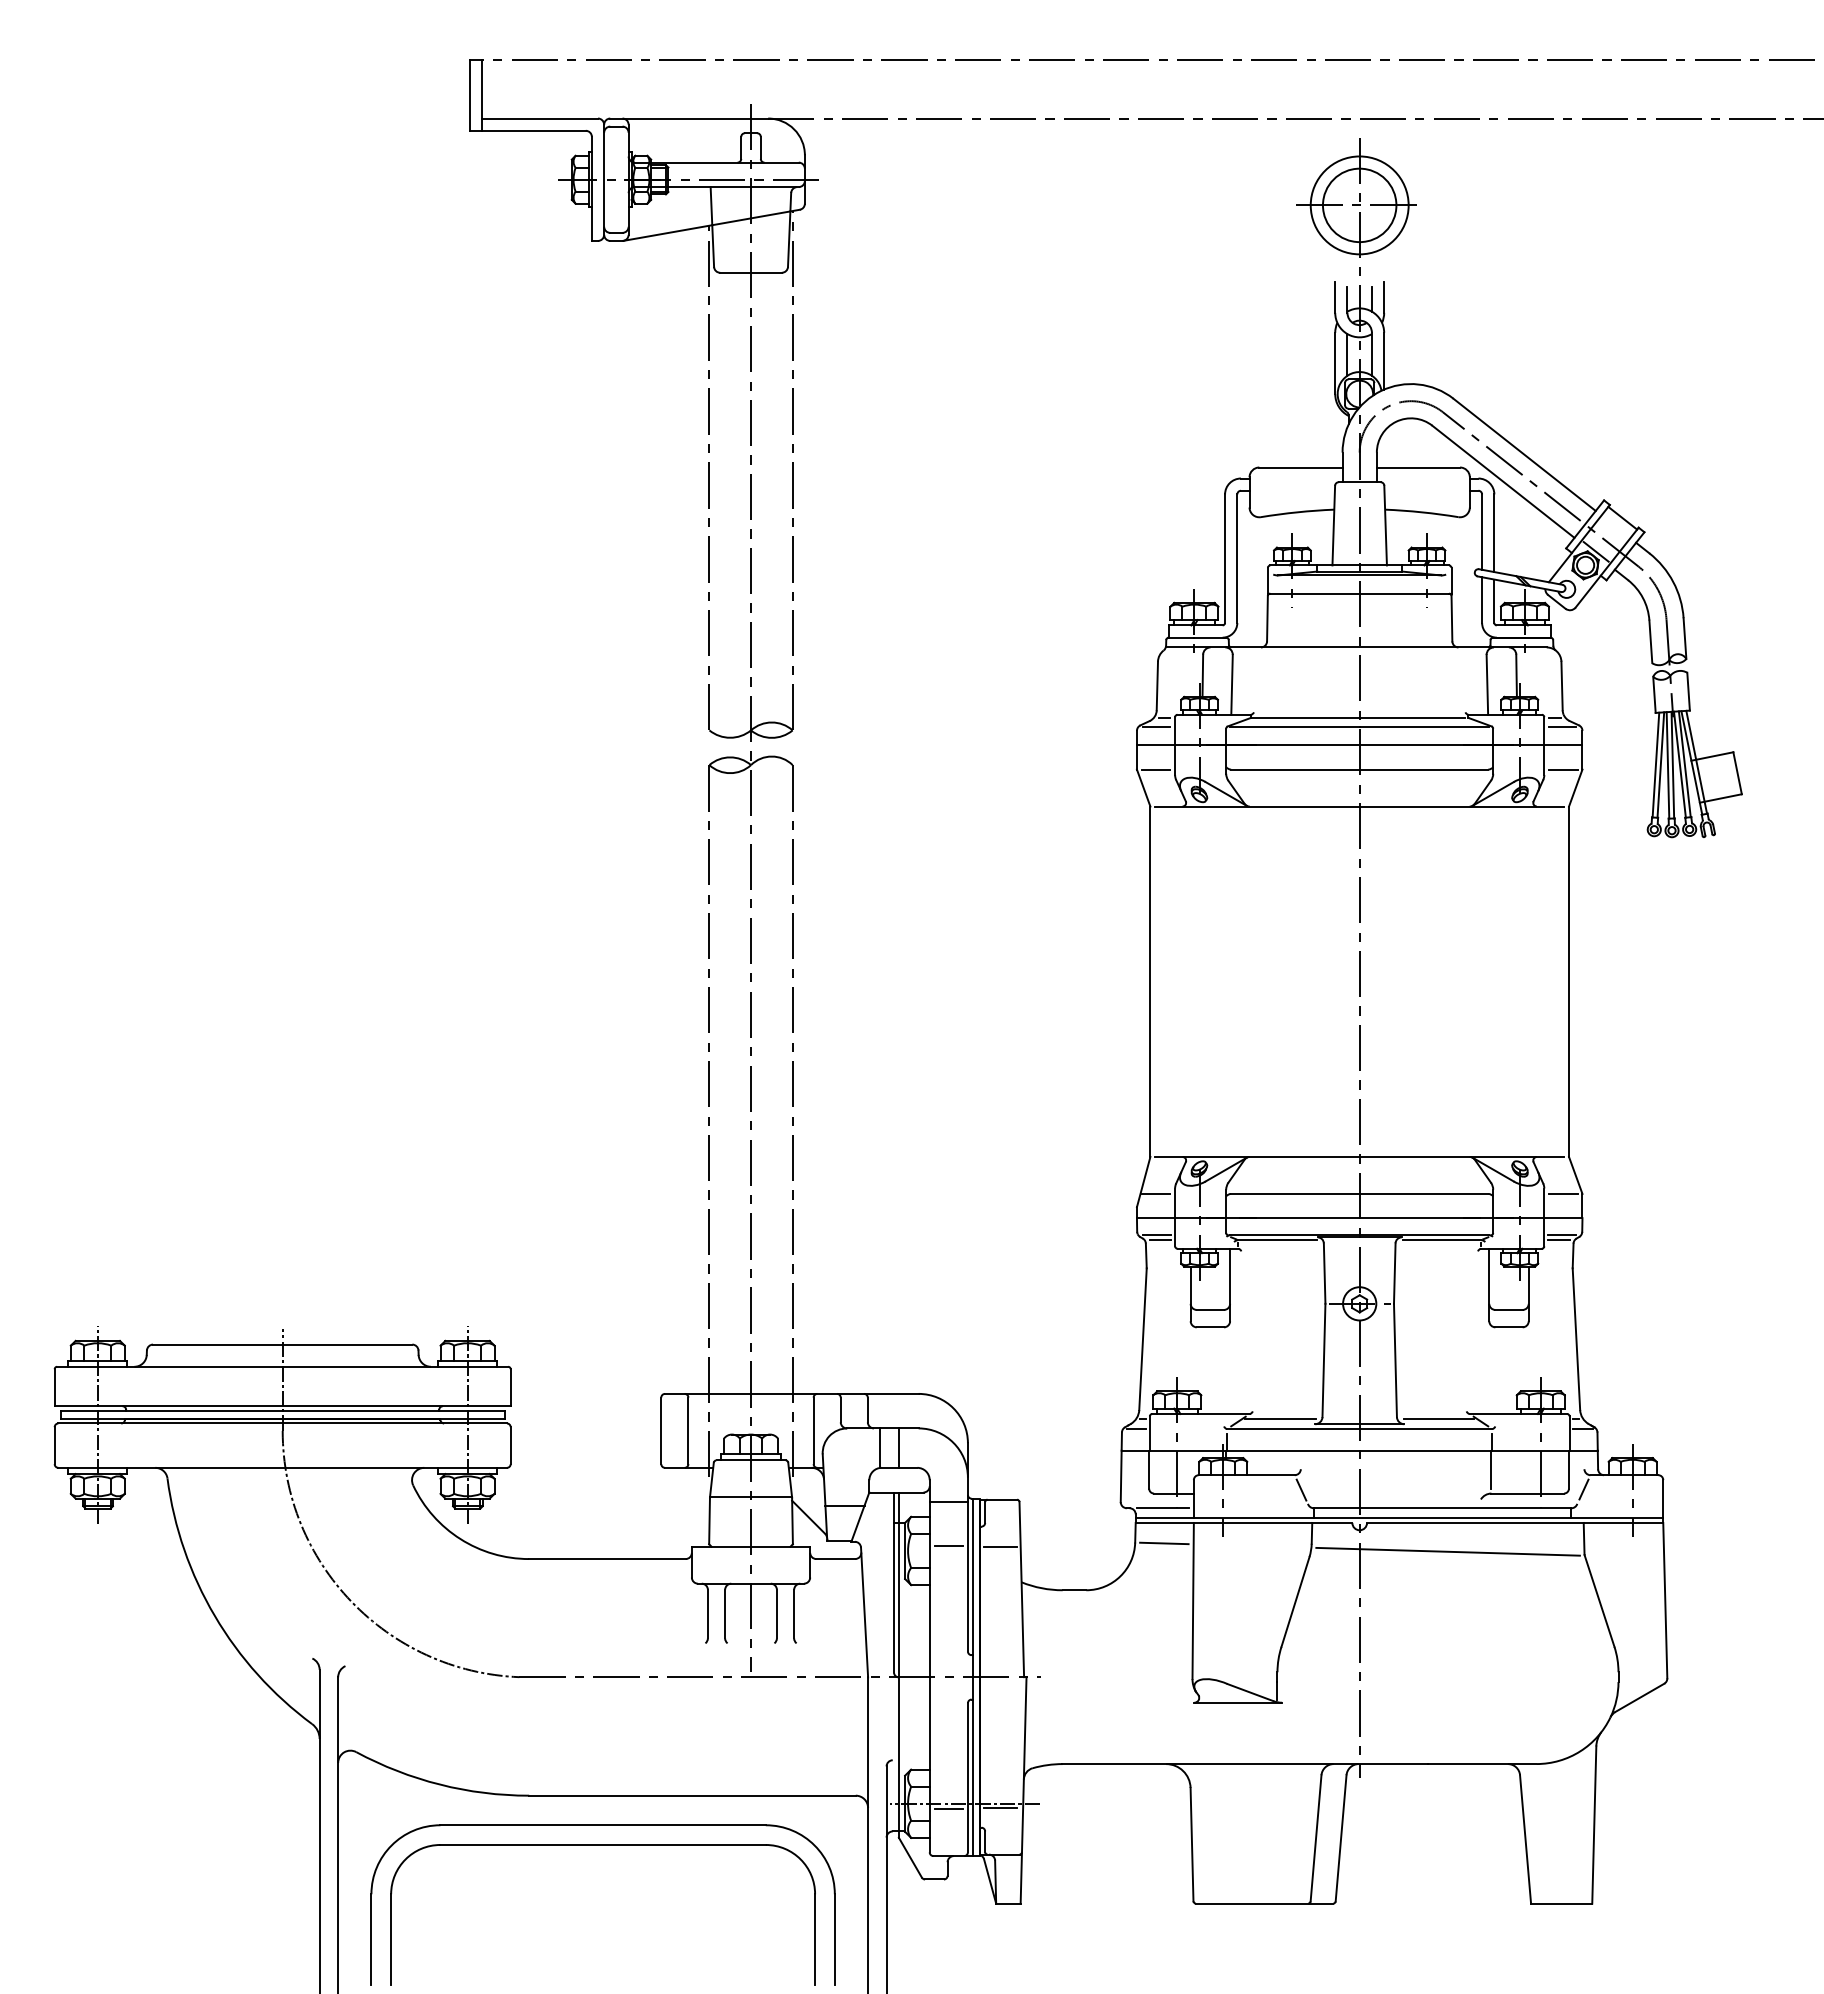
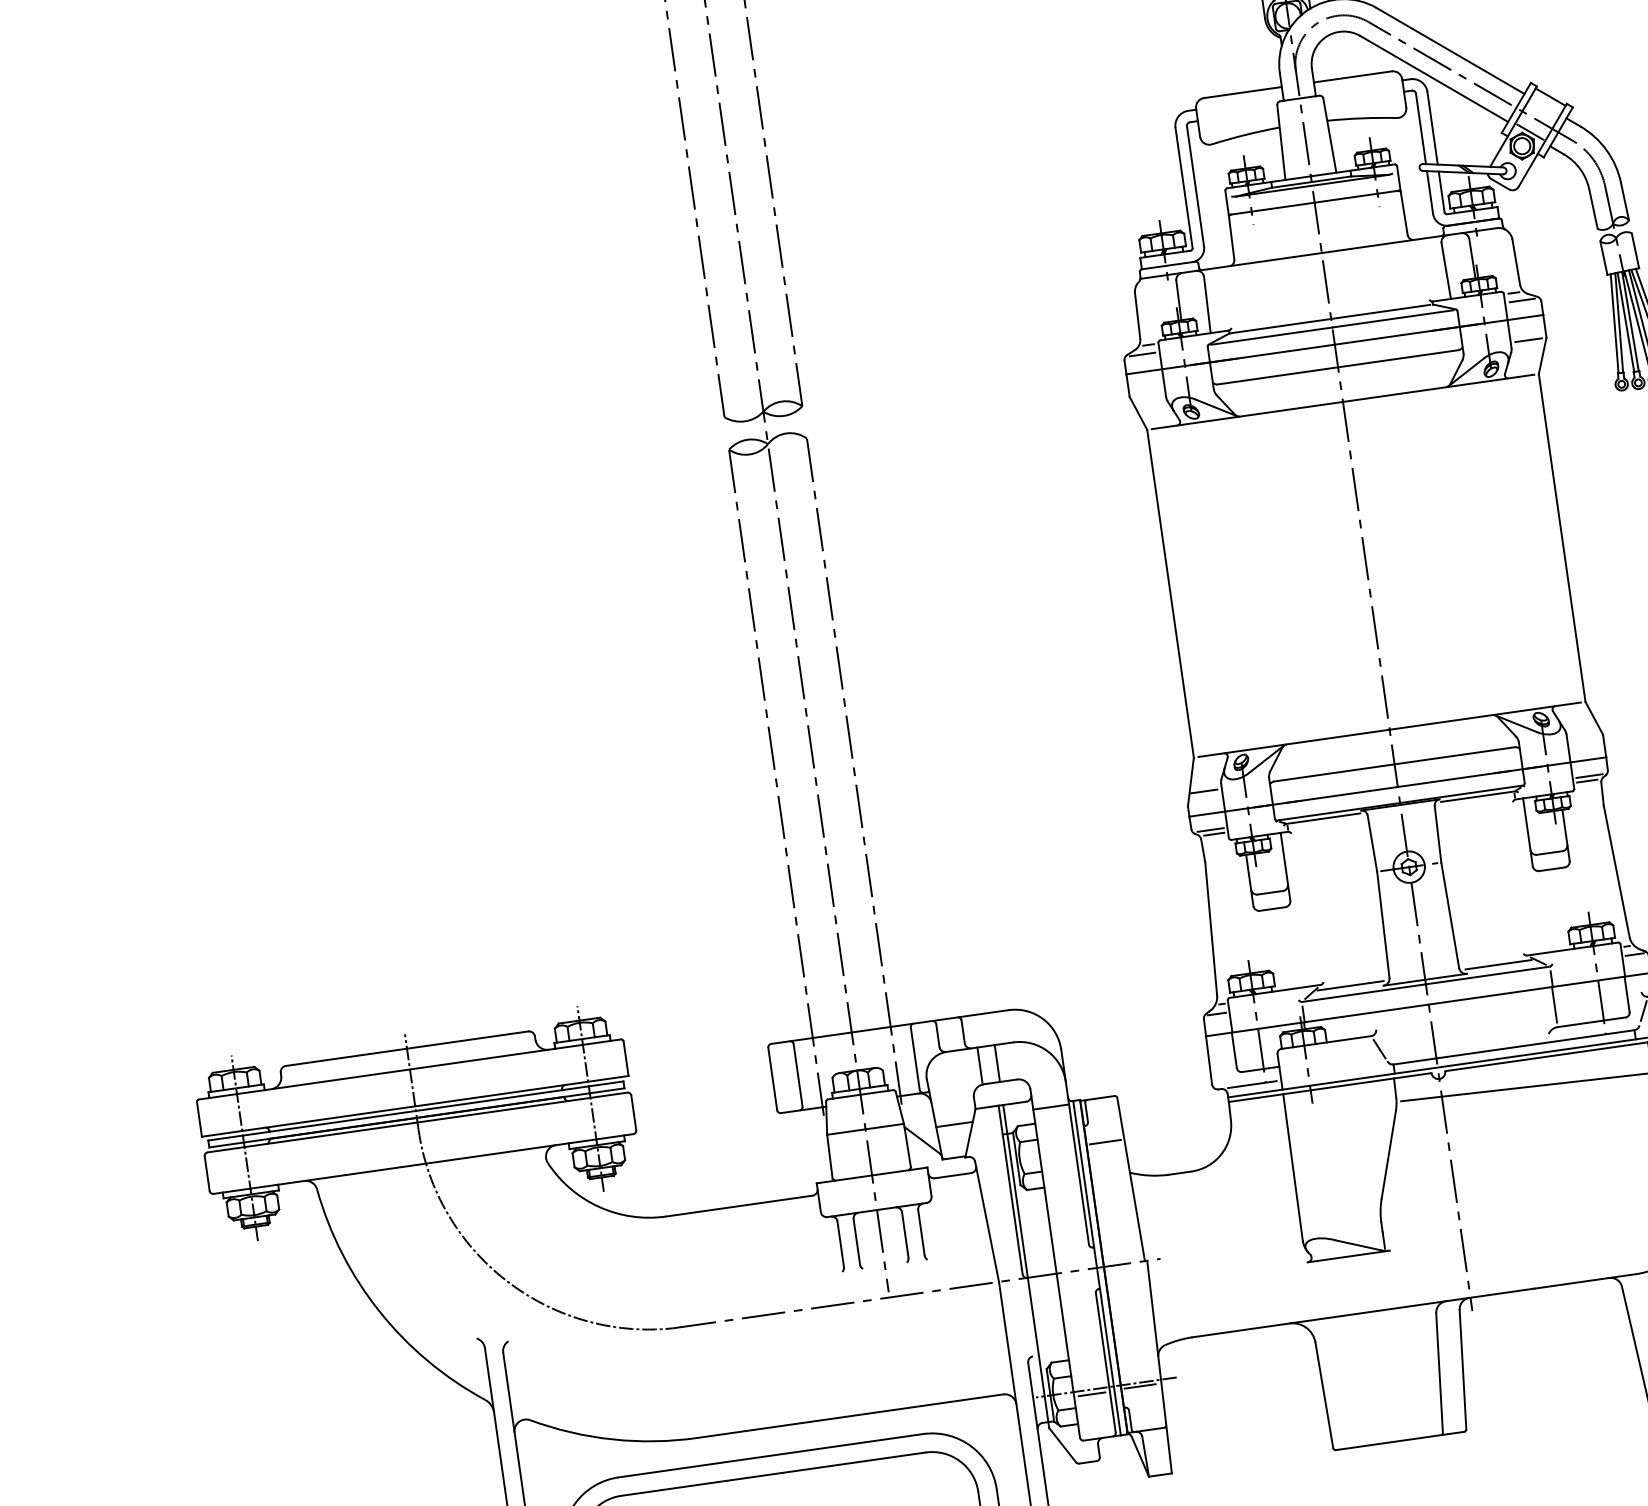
line: (1155, 769) -> (1147, 394), removed
line: (1563, 1193) -> (1585, 736), removed
line: (1164, 1543) -> (1258, 1117), removed
line: (948, 1545) -> (1056, 1148), removed

